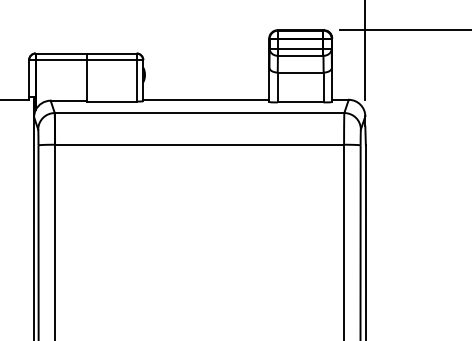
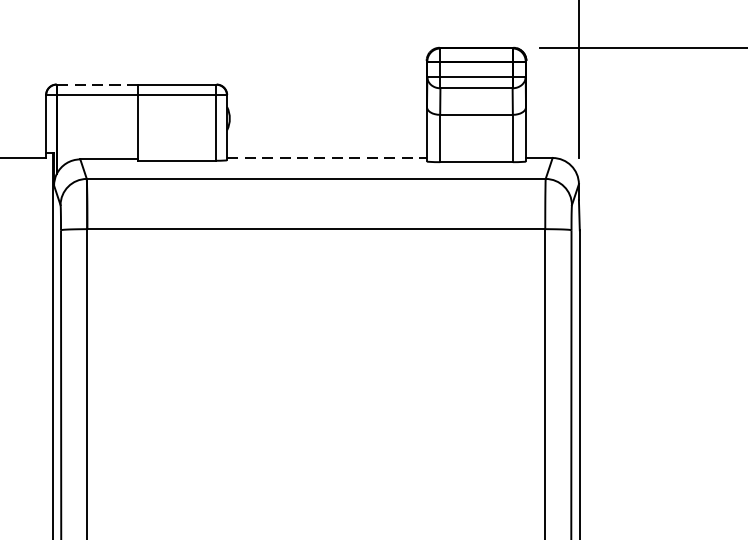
line: (61, 53) -> (97, 84), solid -> dashed
line: (206, 99) -> (327, 157), solid -> dashed

